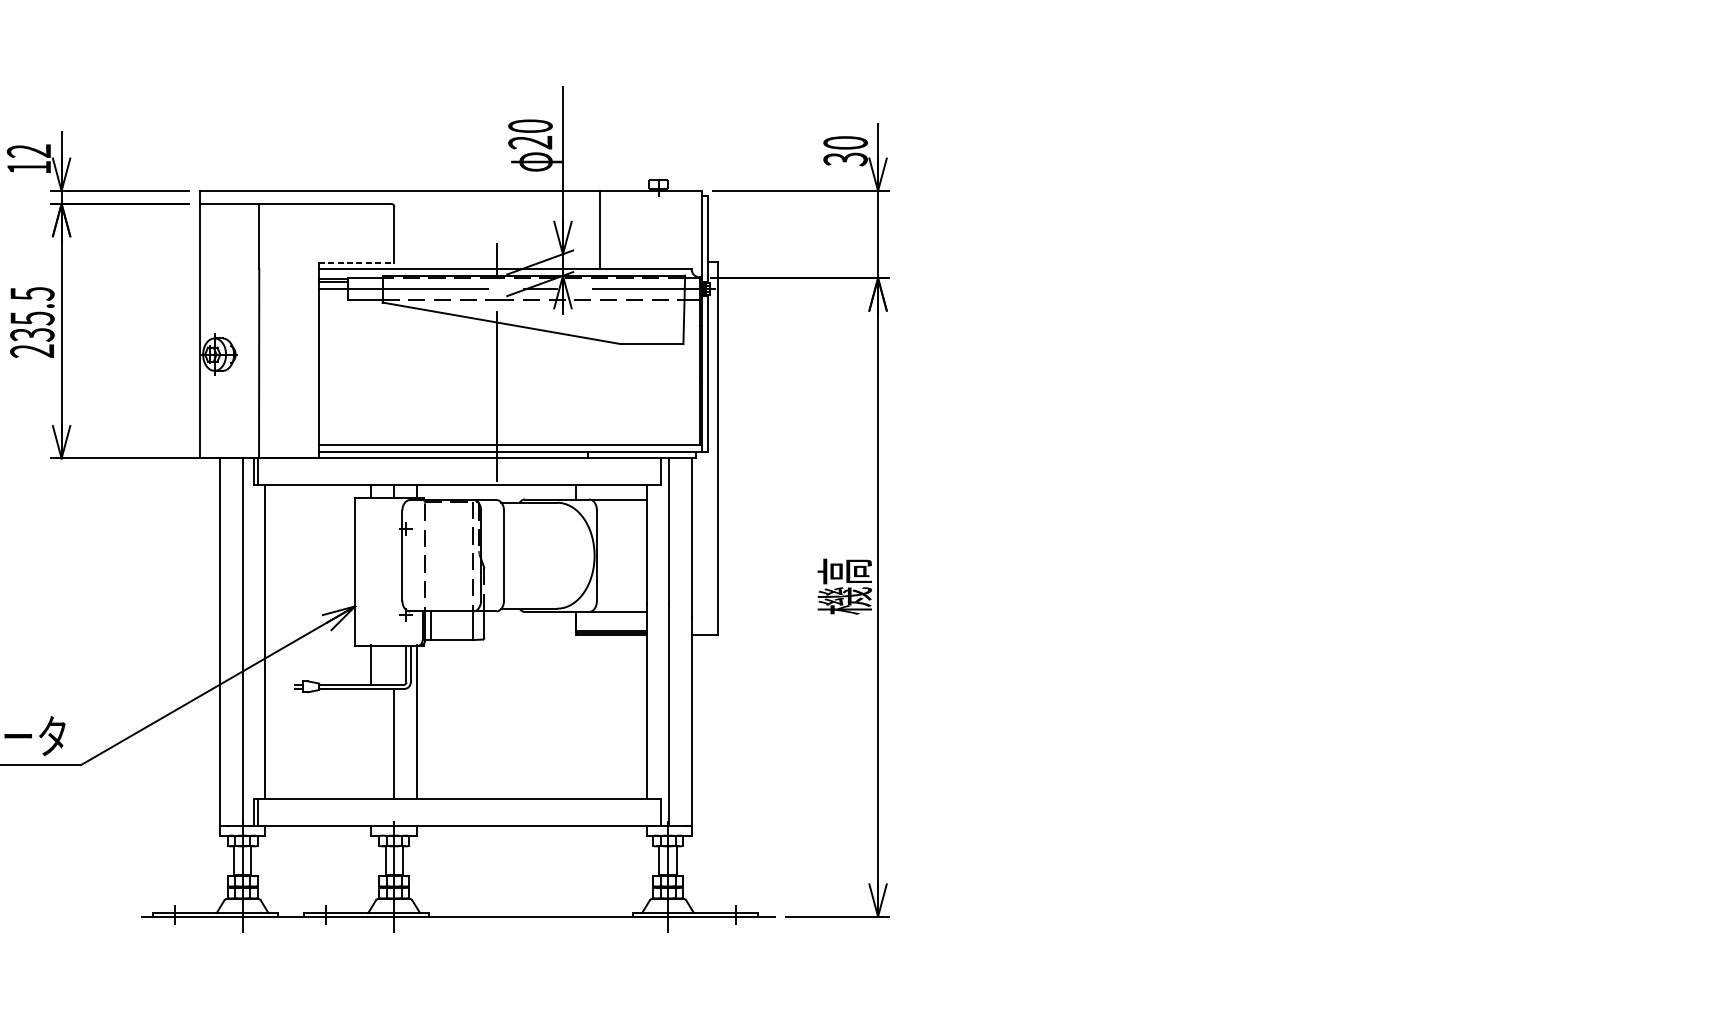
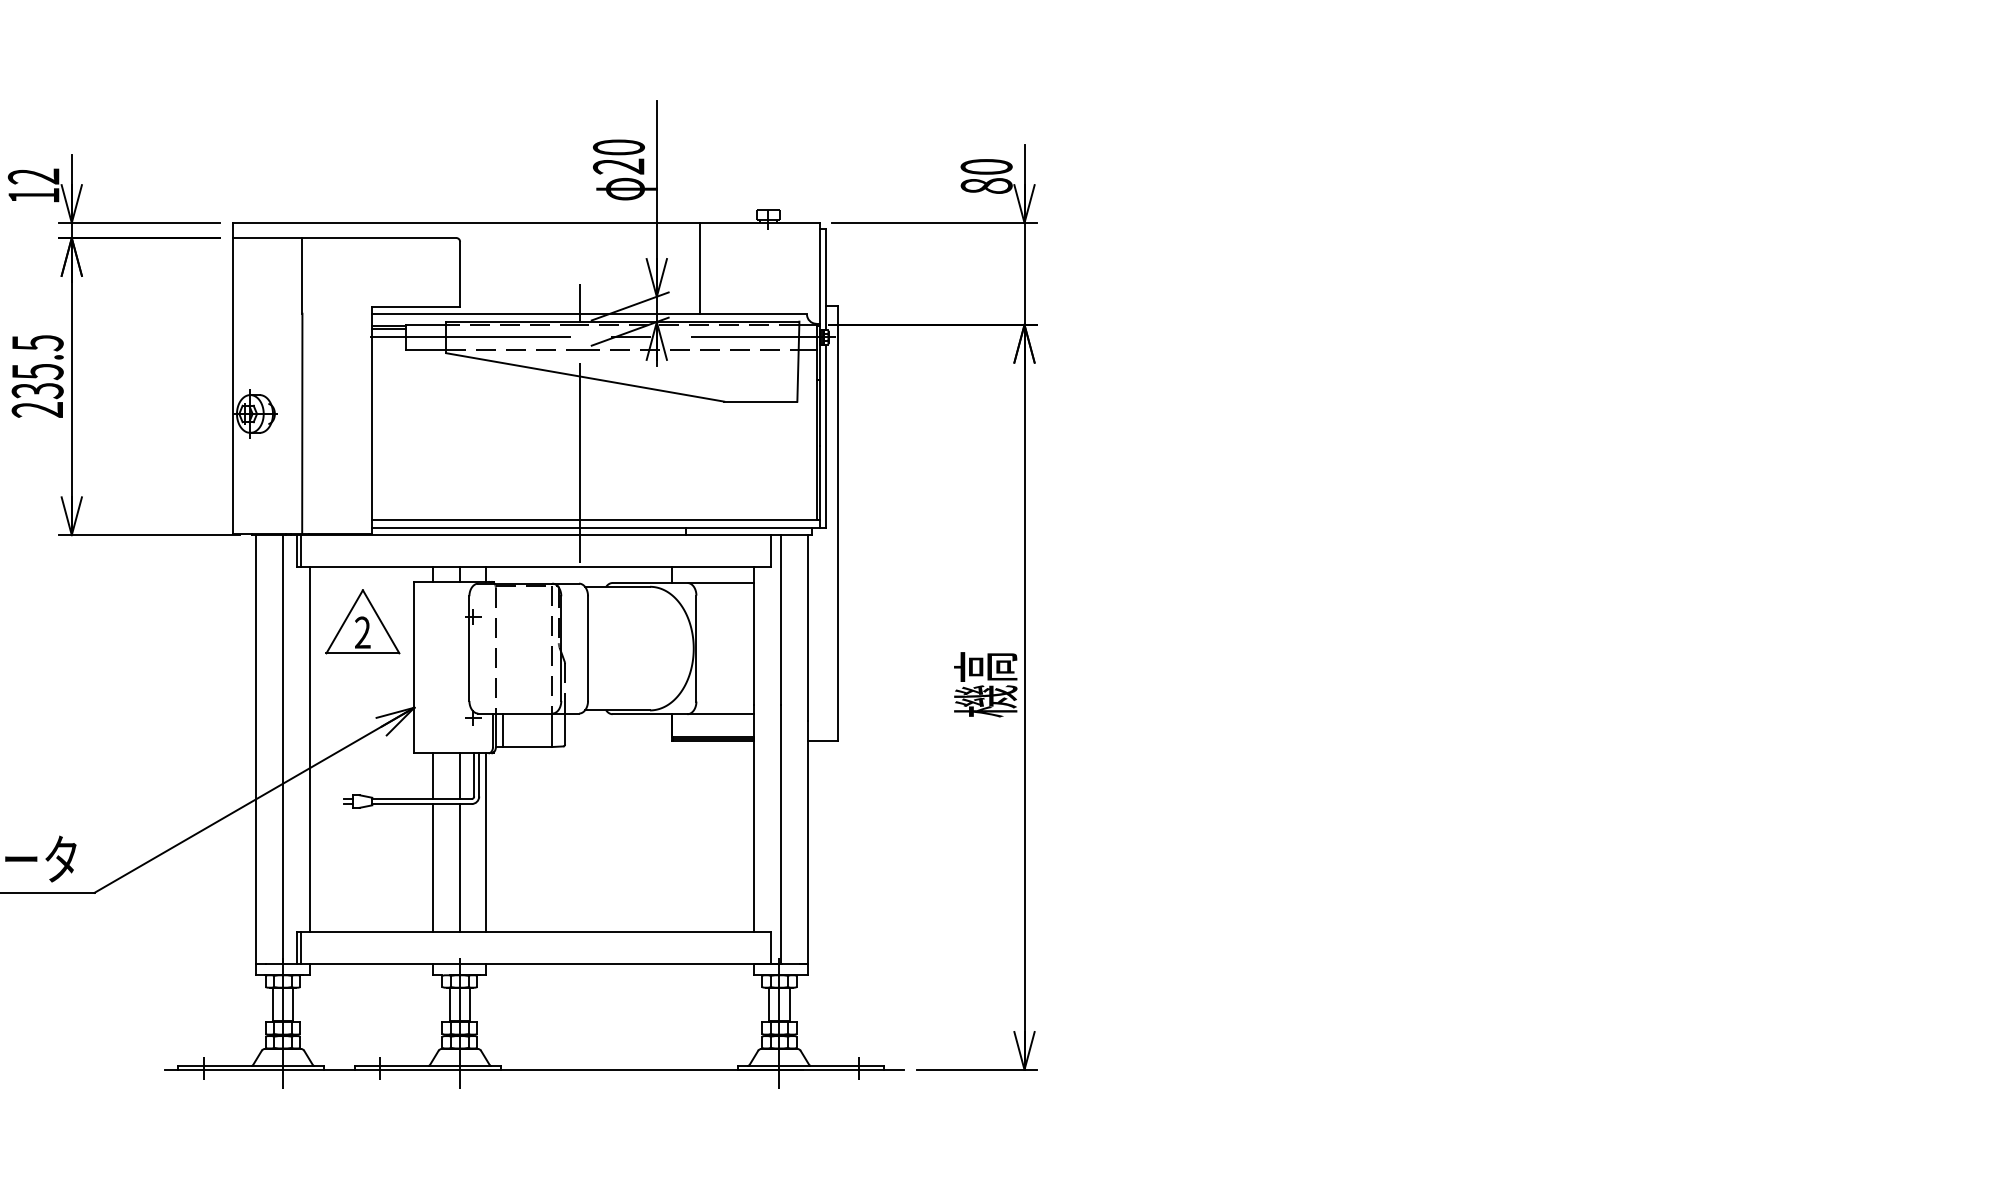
text: (845, 159) -> (986, 186), 30 -> 80
line: (357, 263) -> (416, 307), dashed -> solid
part: (310, 532) -> (362, 621), added
line: (393, 665) -> (459, 776), added
line: (371, 744) -> (433, 868), added

